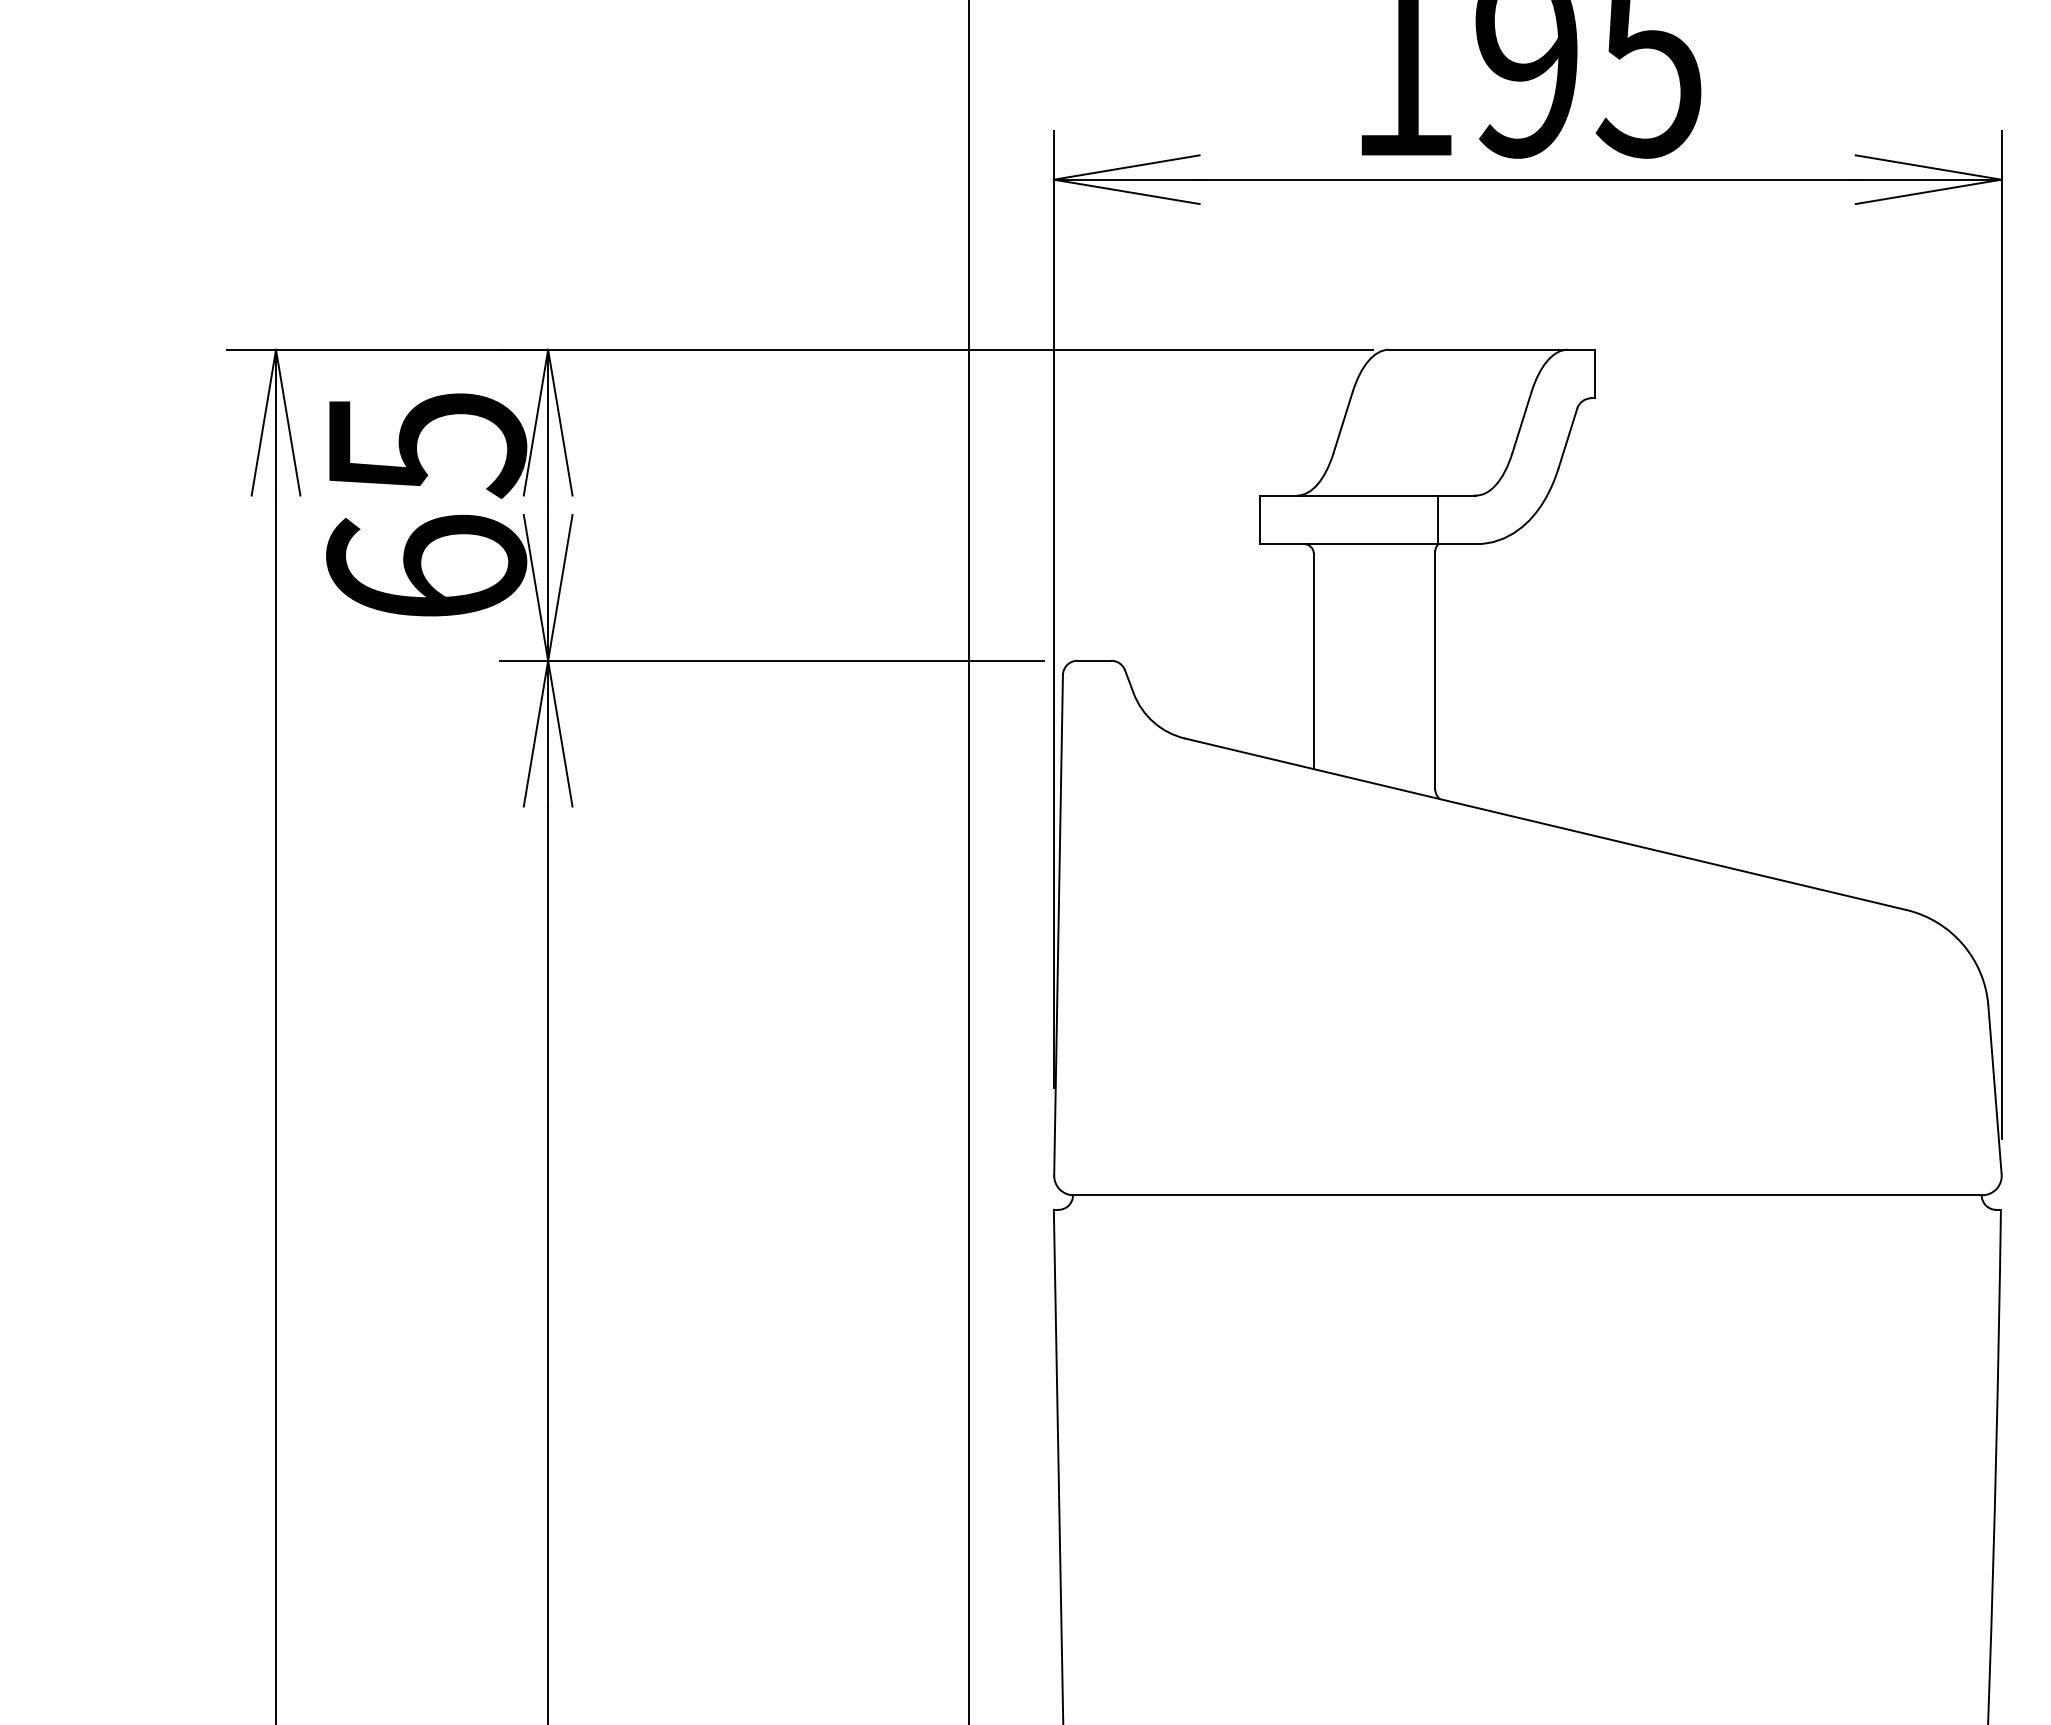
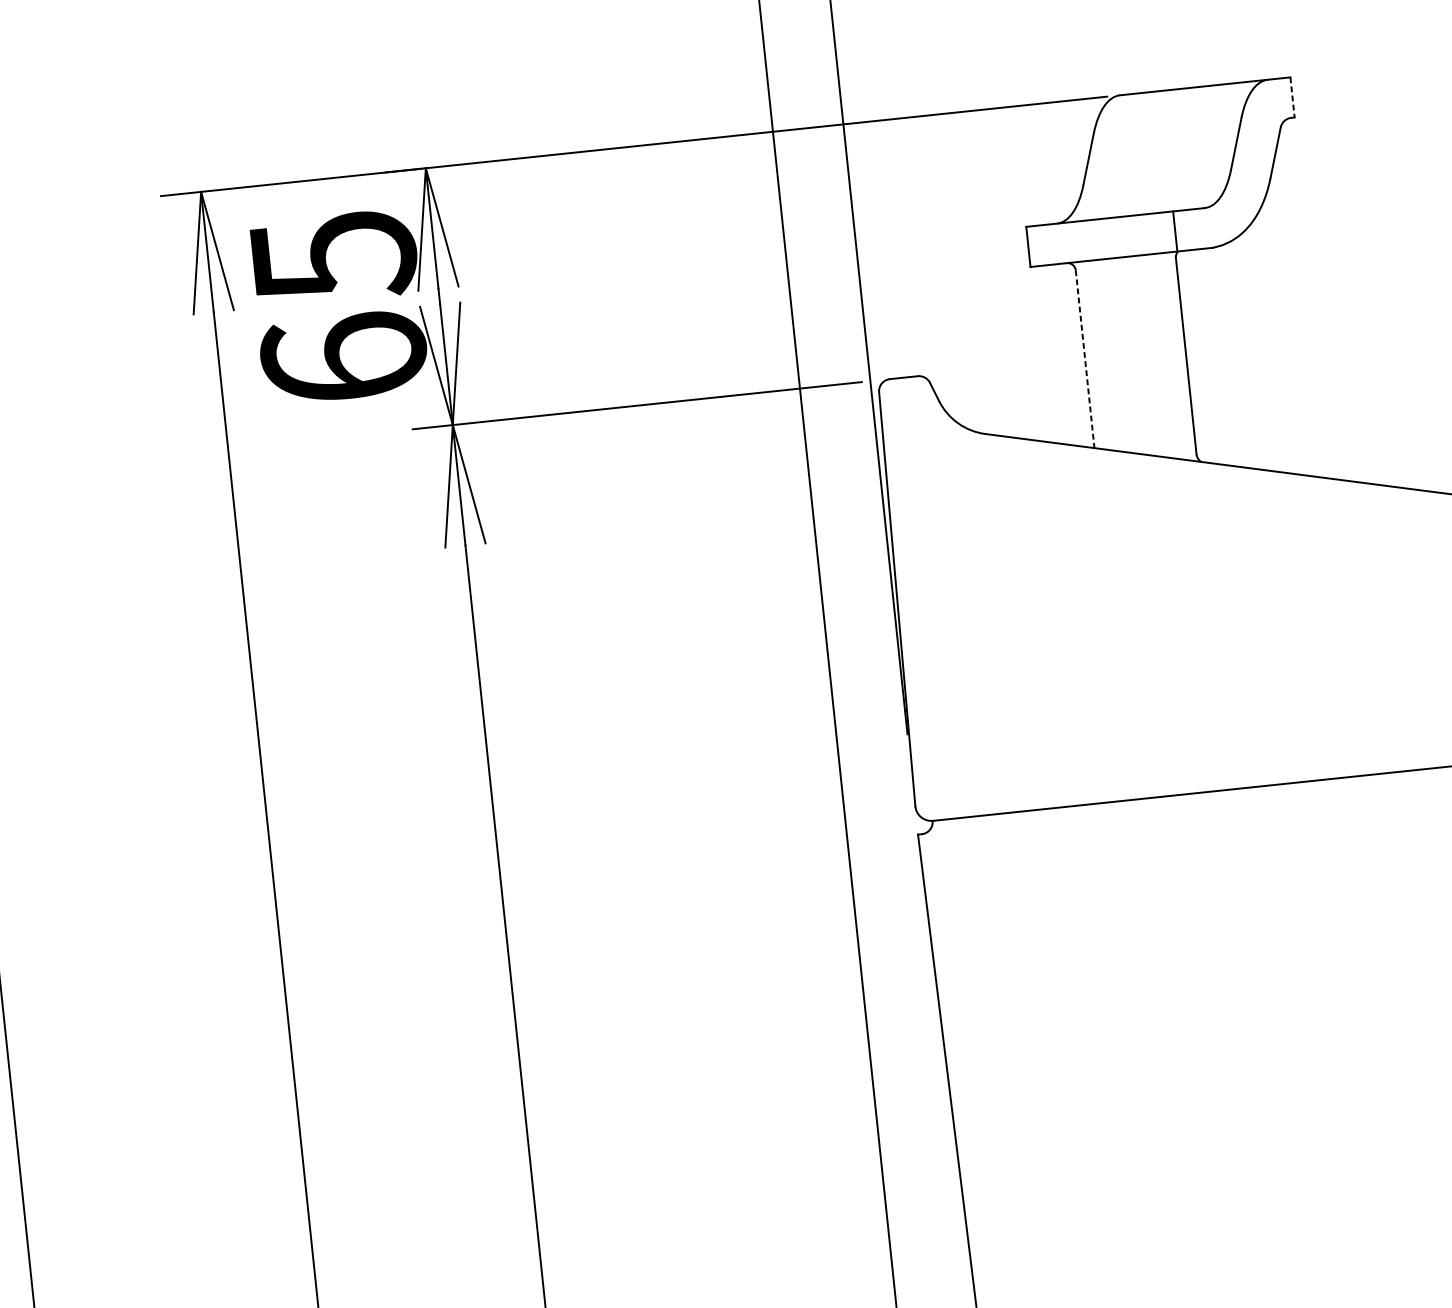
line: (1595, 374) -> (1292, 97), solid -> dashed
line: (1313, 661) -> (1084, 359), solid -> dashed

